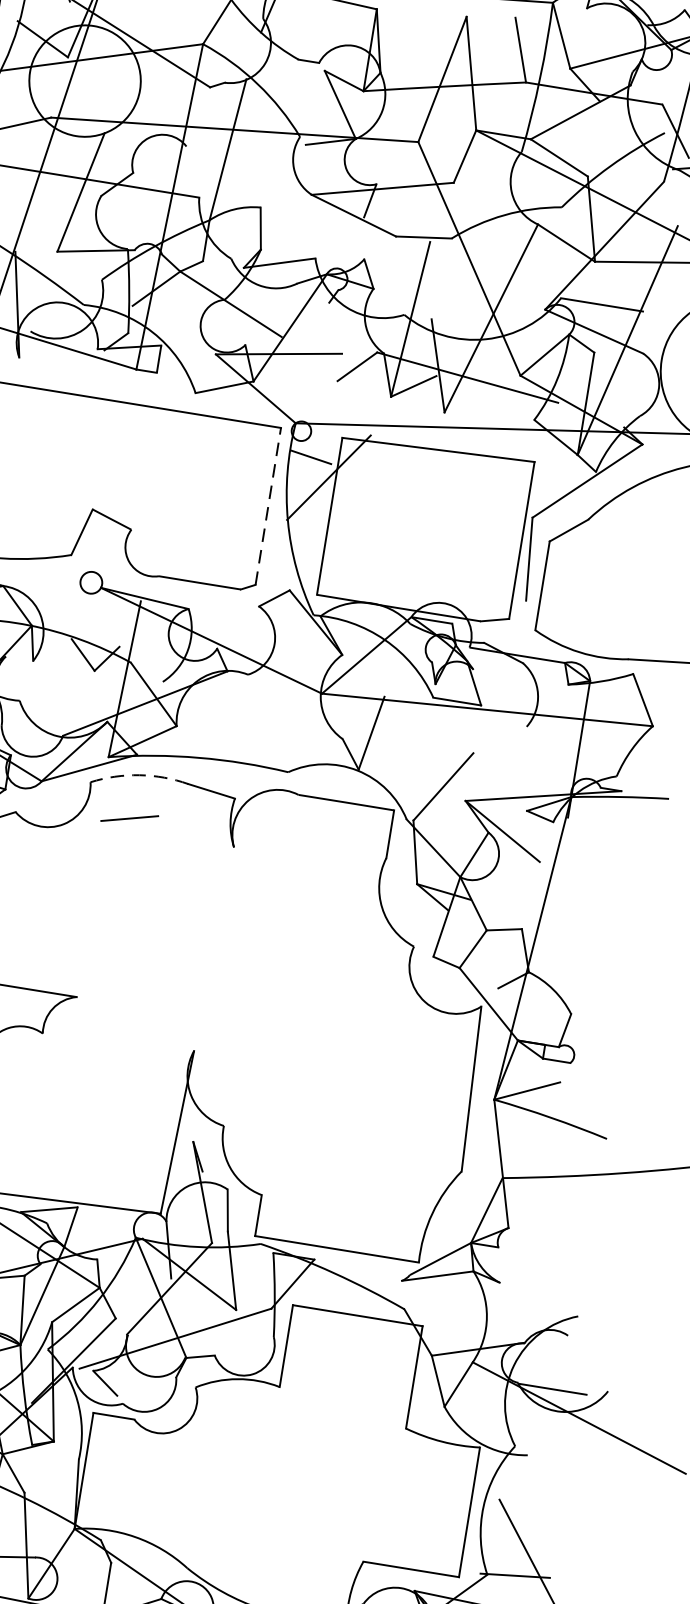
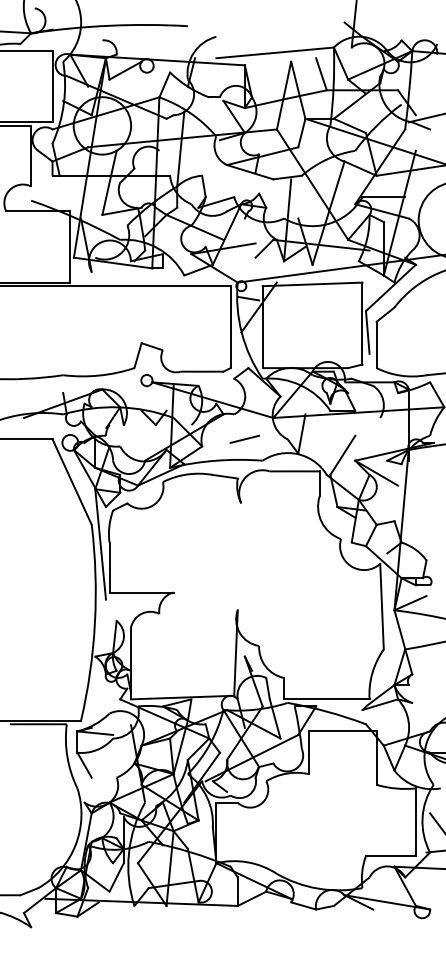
line: (267, 507) -> (230, 327), dashed -> solid
arc: (139, 775) -> (187, 474), dashed -> solid
line: (129, 816) -> (244, 438), moved

